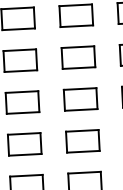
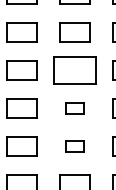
part: (78, 57) -> (74, 70), size x1.4
part: (80, 99) -> (74, 108), size x0.6
part: (82, 141) -> (74, 146), size x0.6

